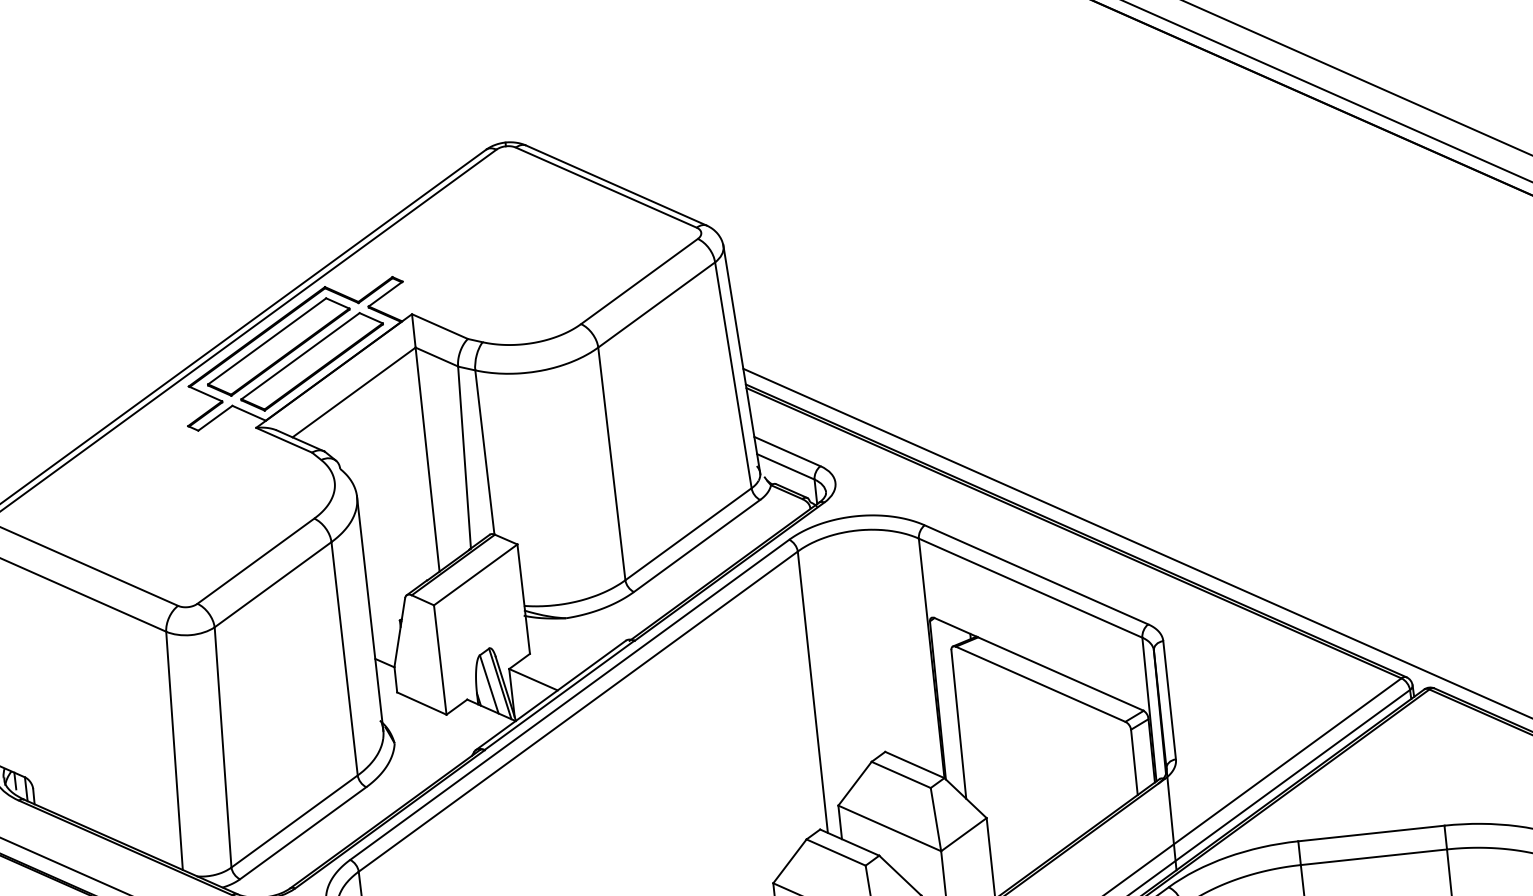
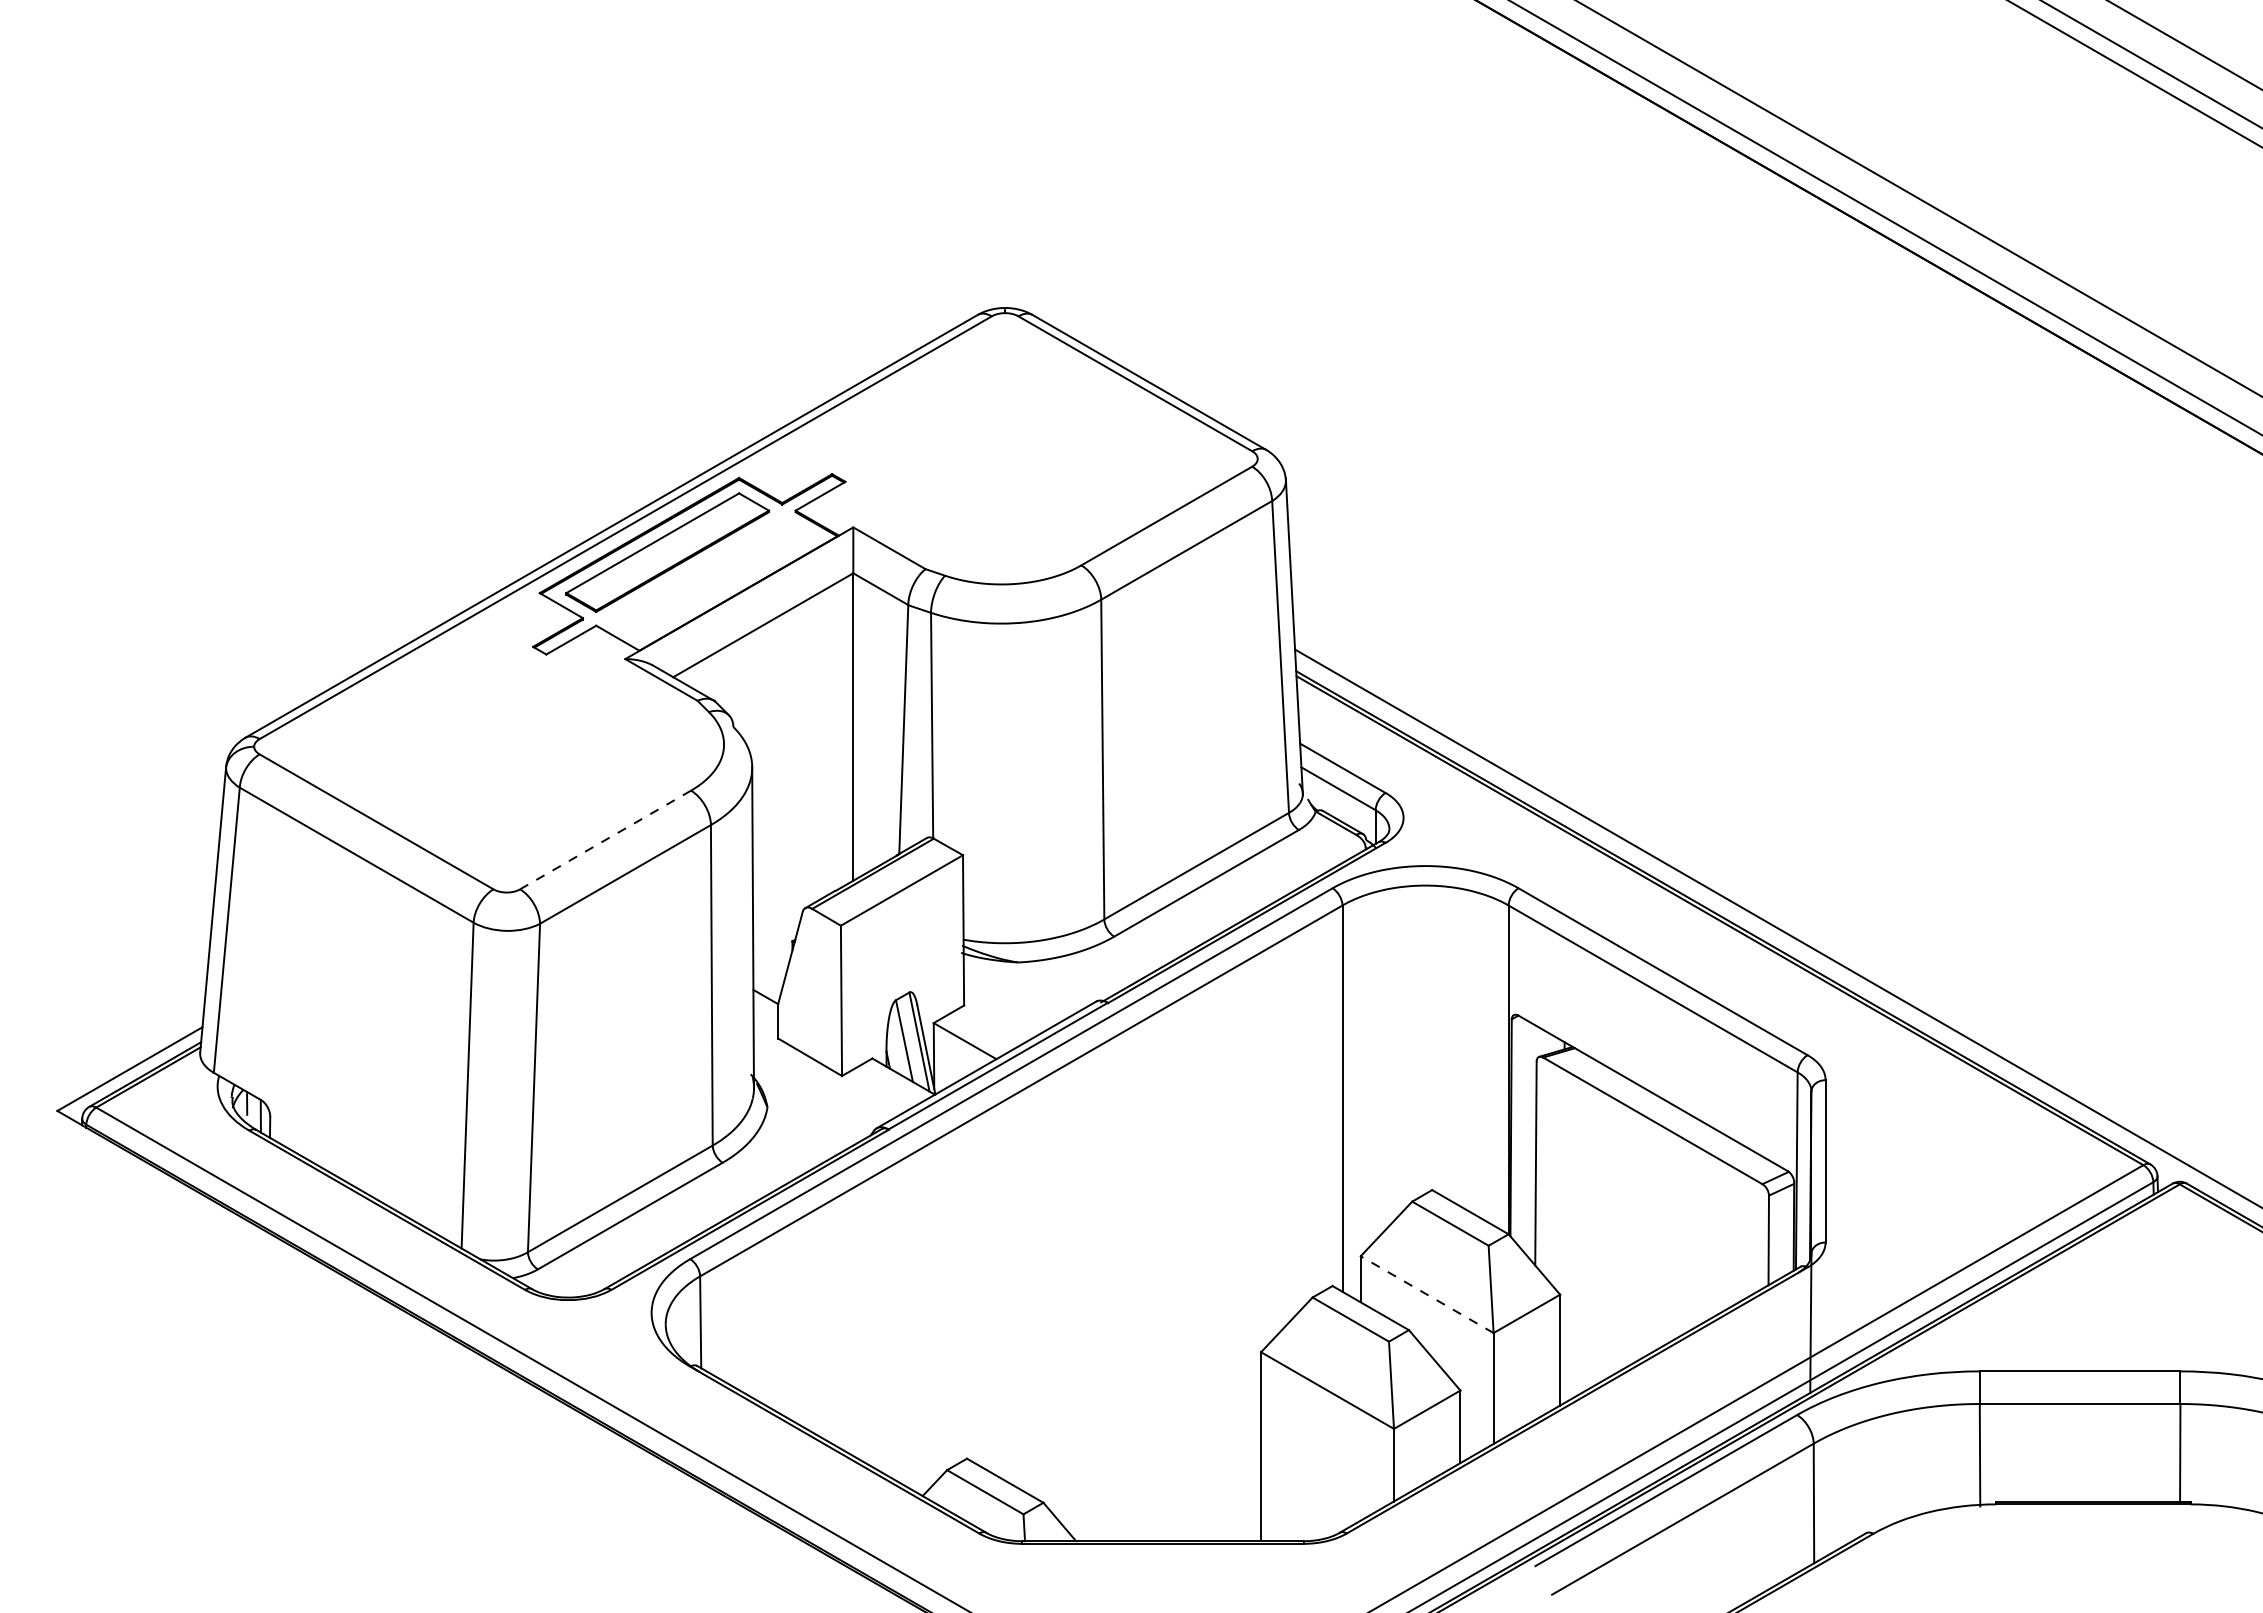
part: (311, 361) -> (710, 577), removed
line: (255, 561) -> (605, 840), solid -> dashed
line: (890, 828) -> (1427, 1294), solid -> dashed

